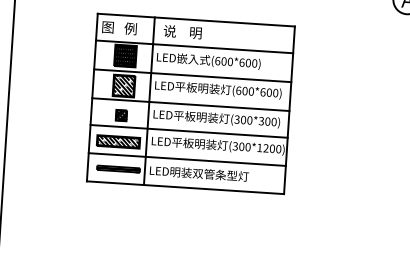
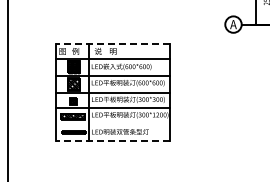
line: (195, 20) -> (112, 44), solid -> dashed
line: (186, 159) -> (112, 124), removed
line: (184, 187) -> (112, 140), solid -> dashed

